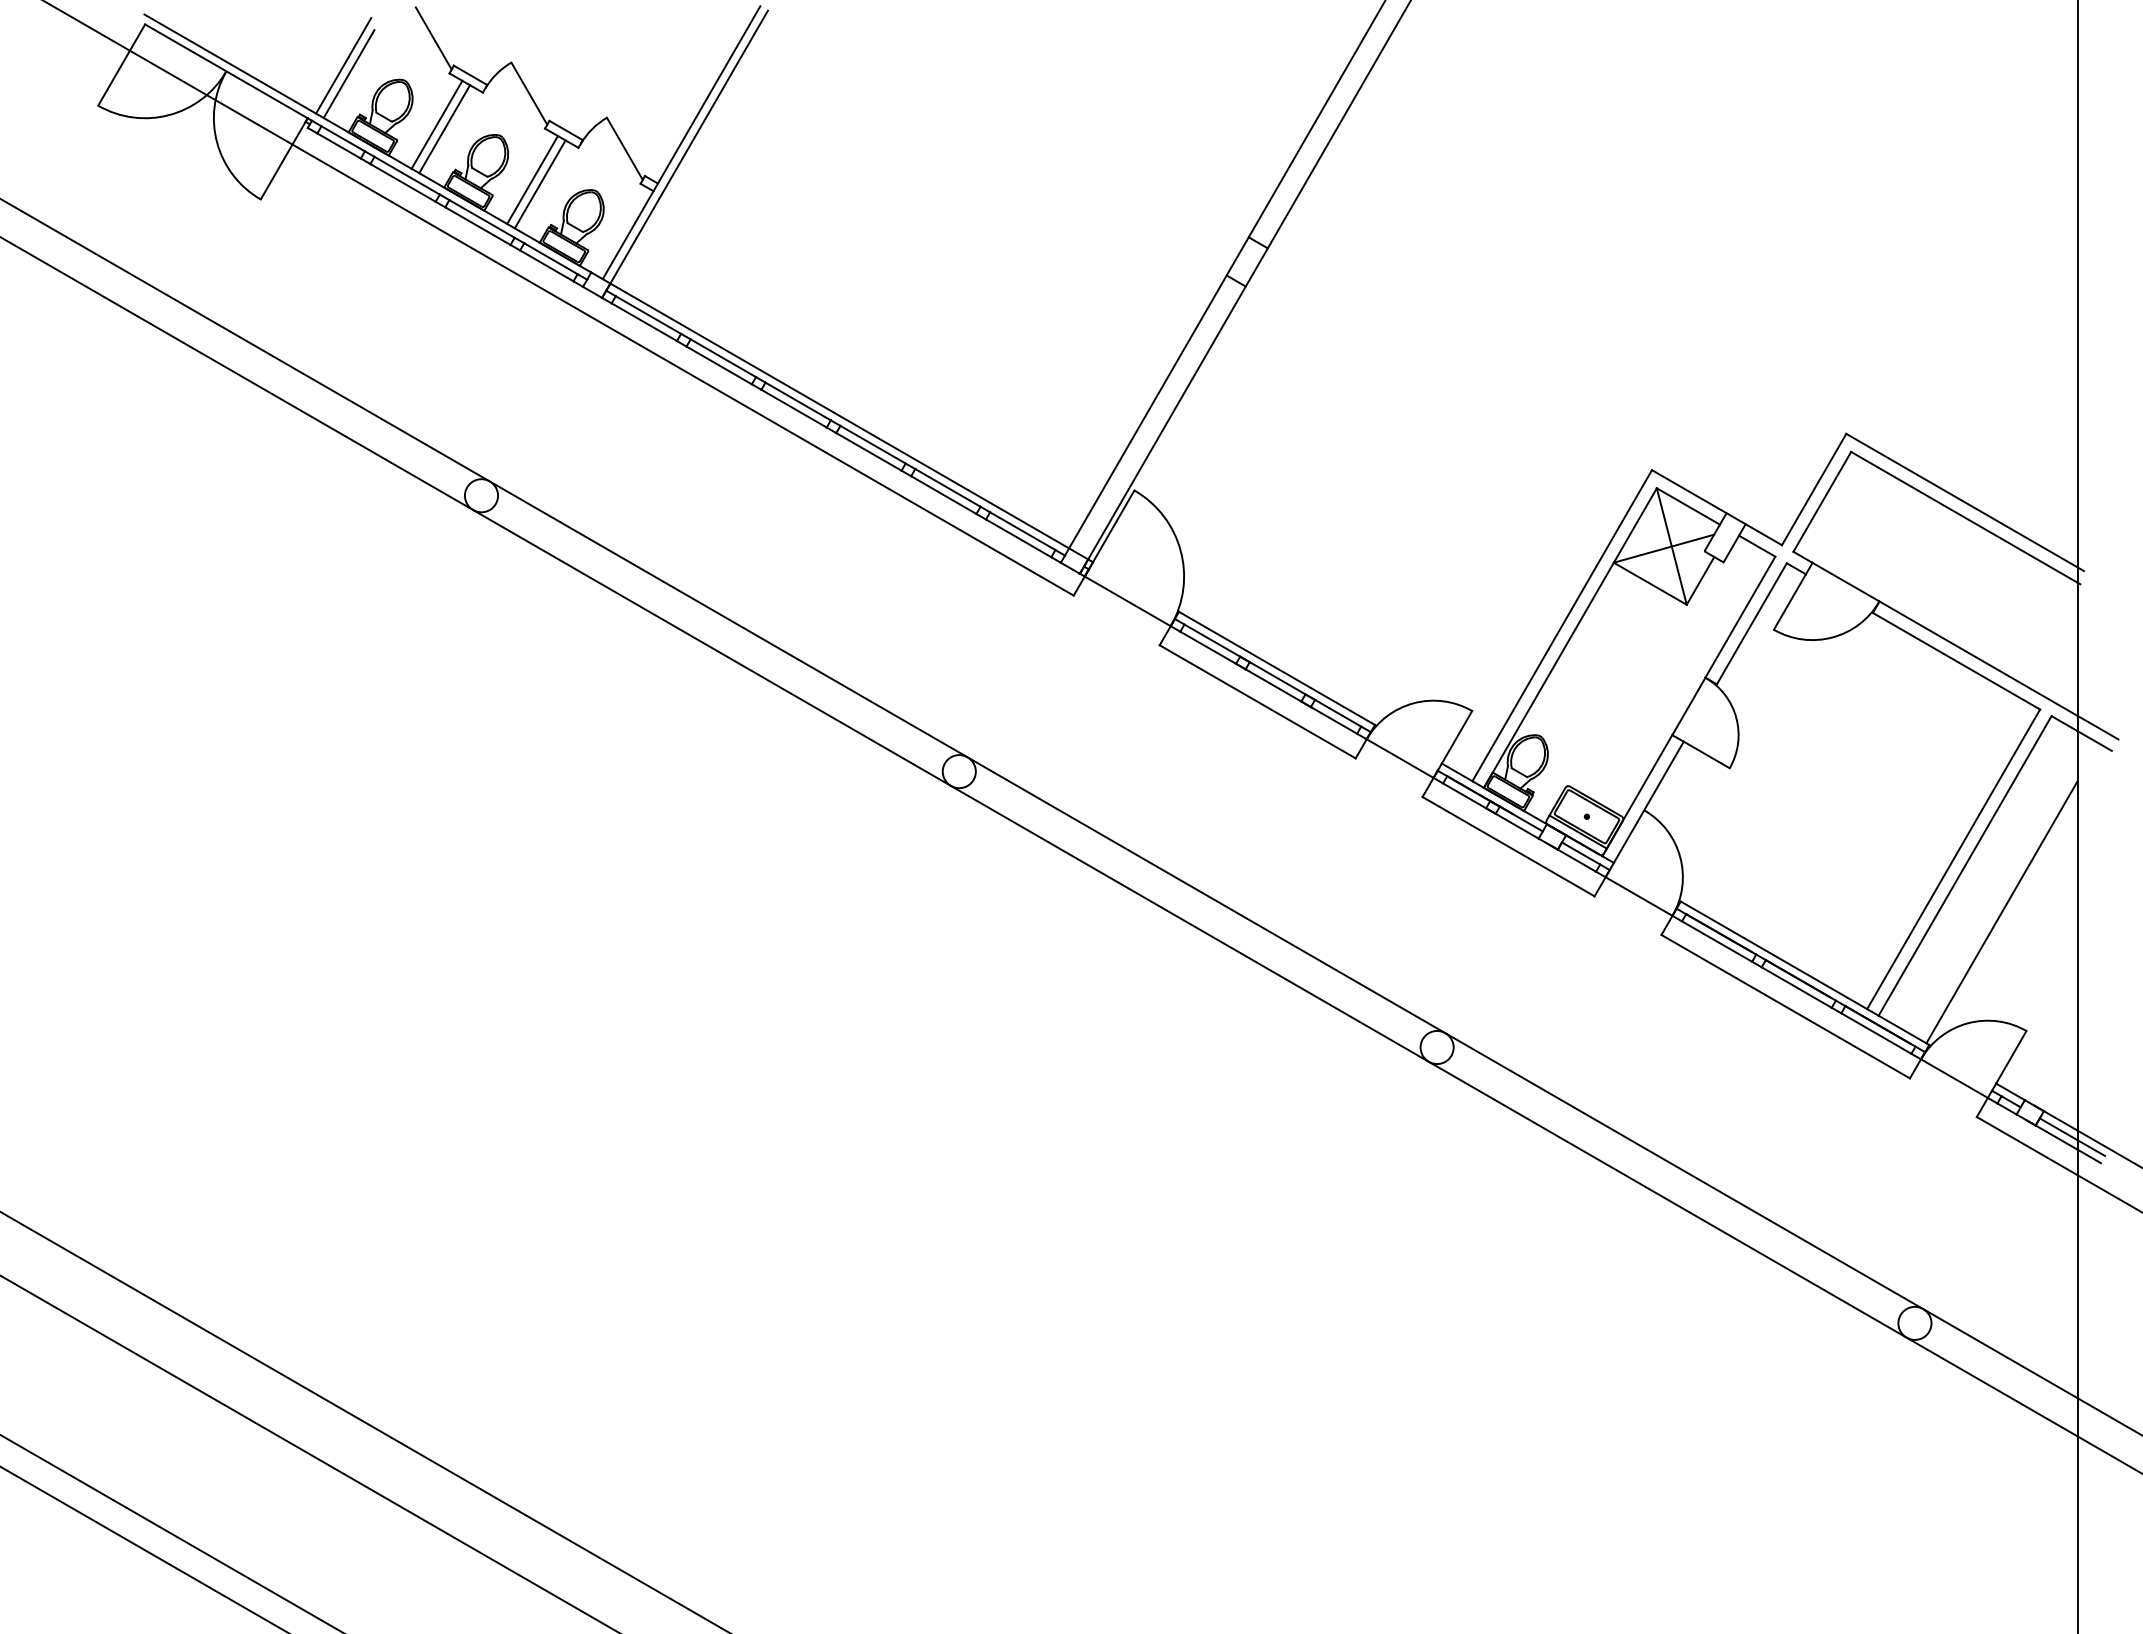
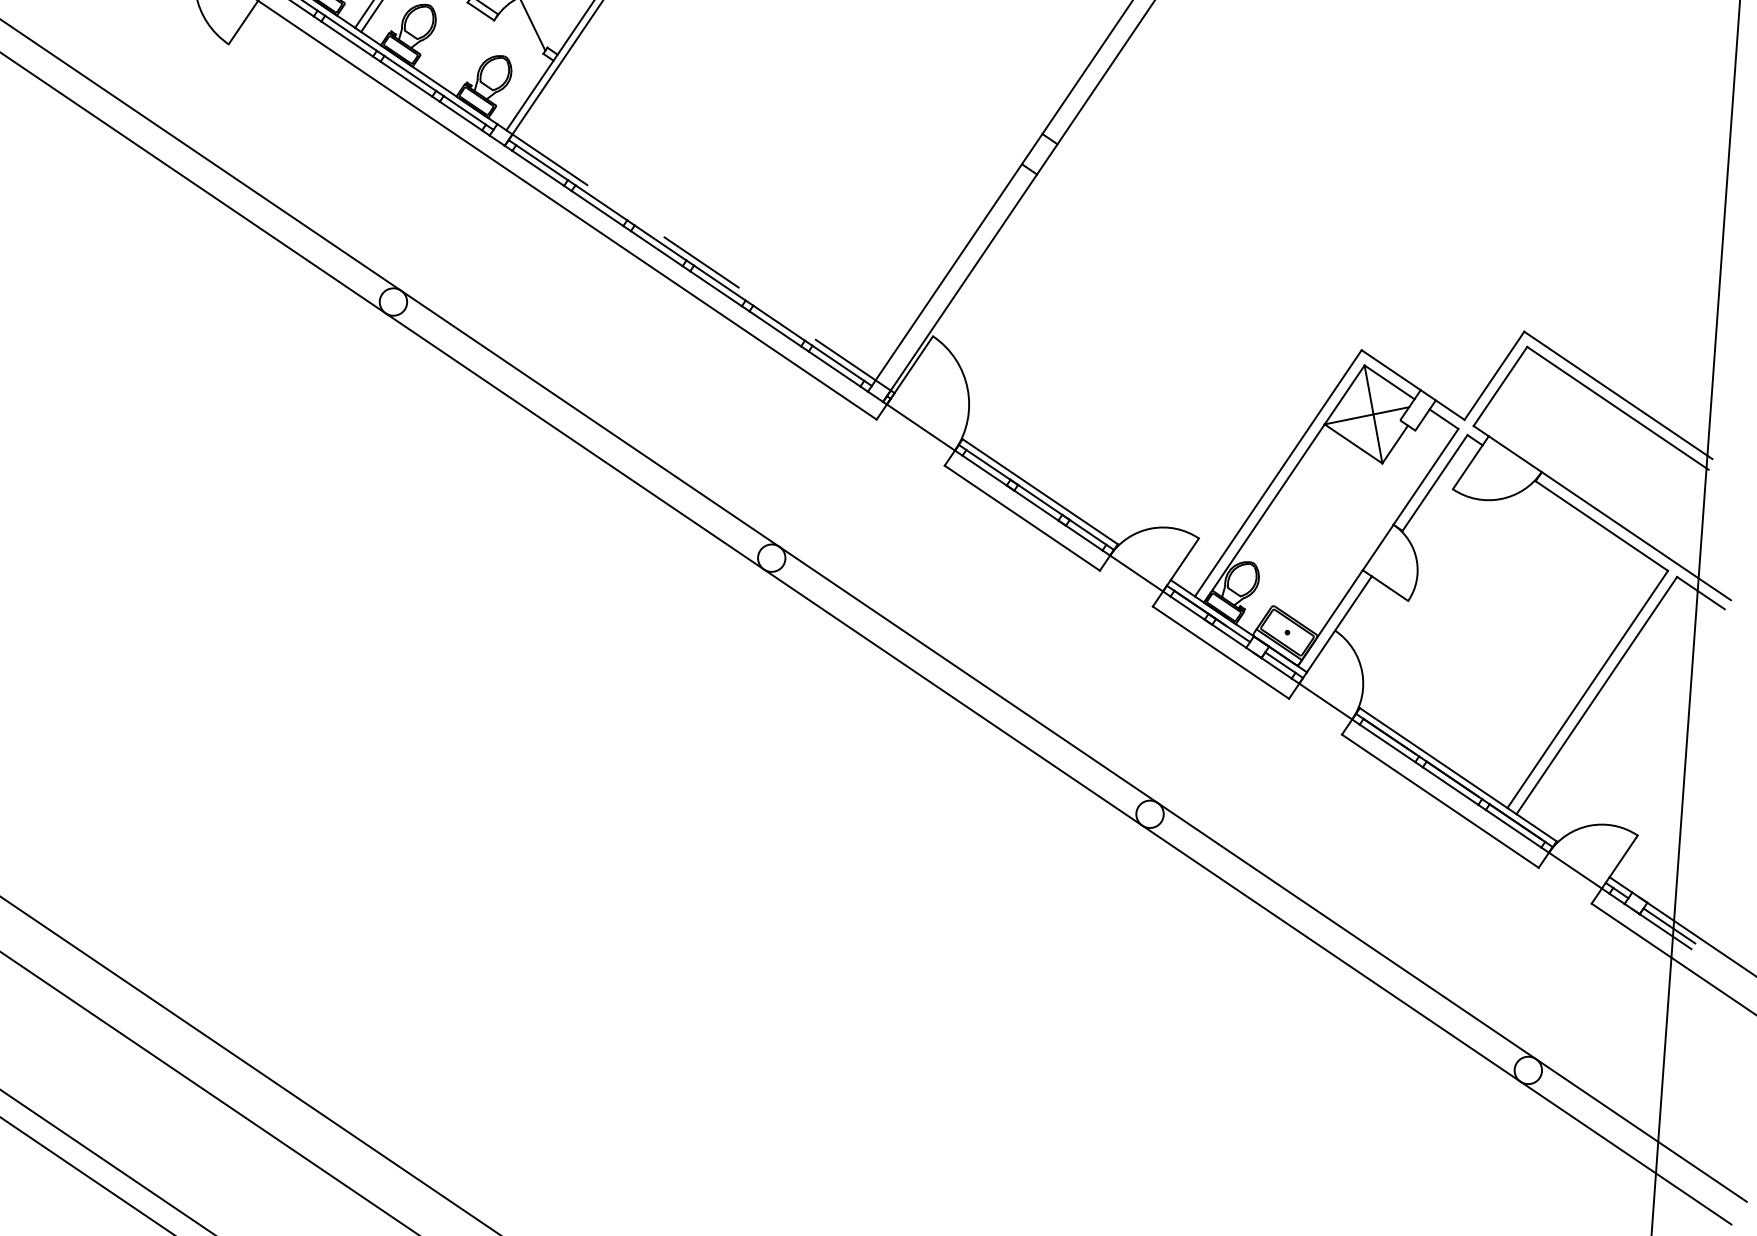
line: (532, 179) -> (454, 43), removed
line: (539, 184) -> (459, 48), removed
line: (839, 415) -> (693, 256), solid -> dashed
line: (2001, 912) -> (1624, 736), removed

